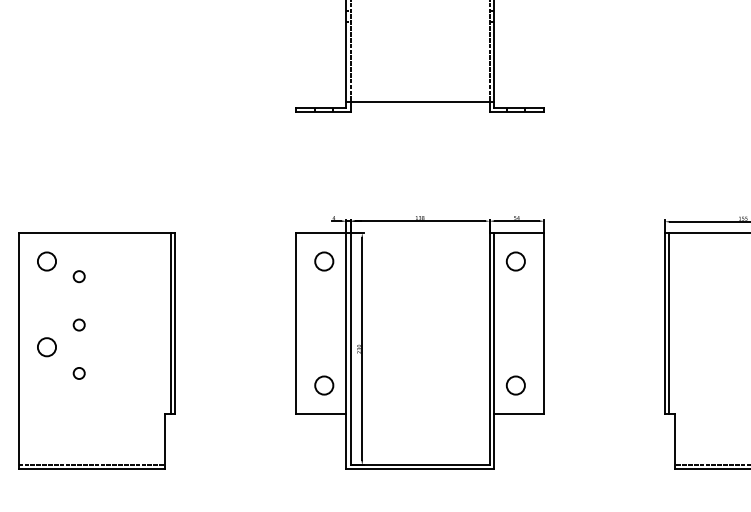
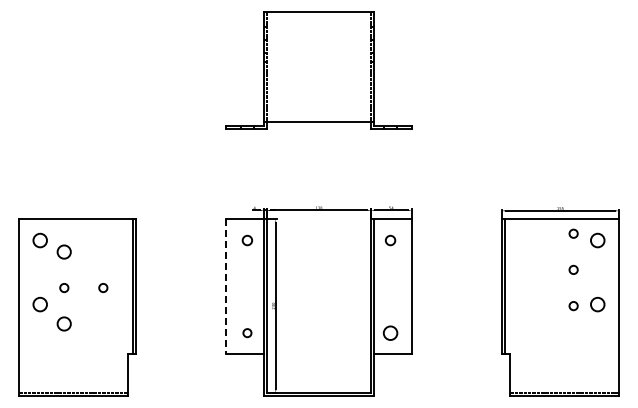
circle: (324, 261) -> (247, 240), size x0.7
circle: (515, 261) -> (390, 240), size x0.7
circle: (79, 276) -> (64, 251), size x1.6
circle: (131, 324) -> (103, 287), added
line: (296, 324) -> (226, 287), solid -> dashed
circle: (79, 373) -> (64, 324), size x1.6
circle: (324, 384) -> (247, 332), size x0.6

